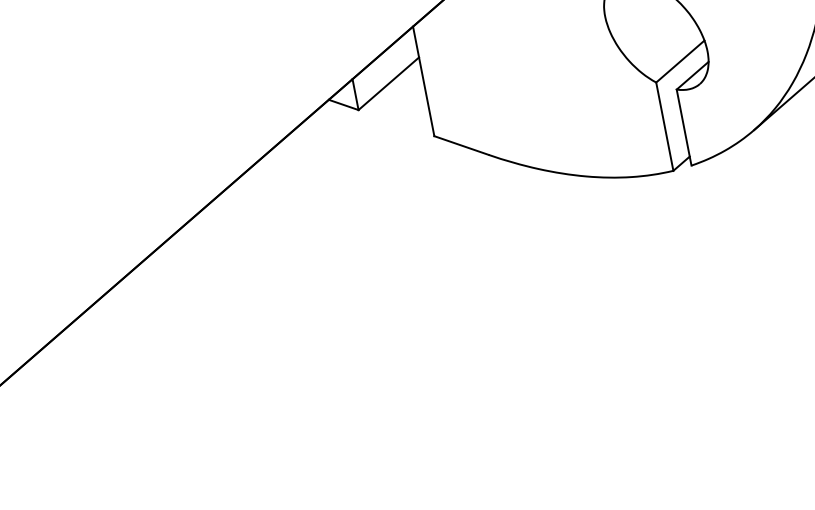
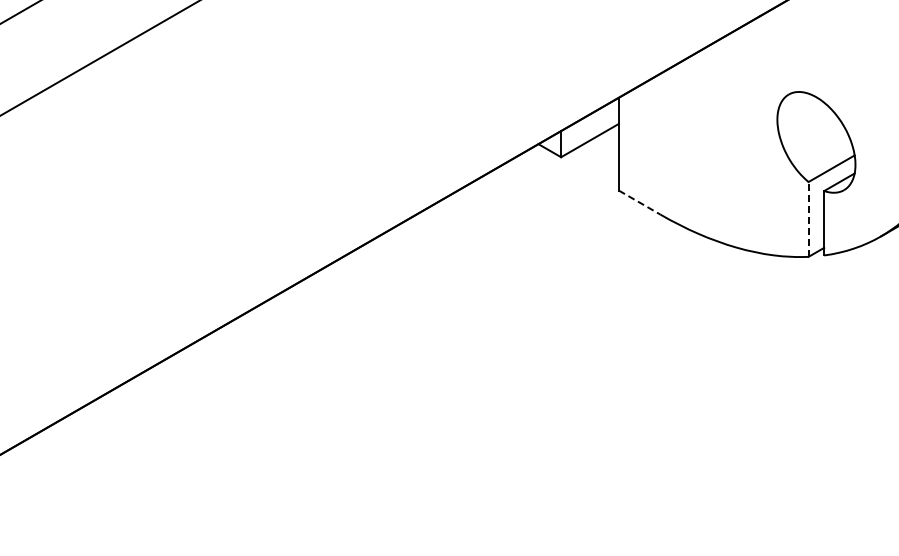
line: (664, 125) -> (808, 218), solid -> dashed
line: (461, 145) -> (639, 202), solid -> dashed

